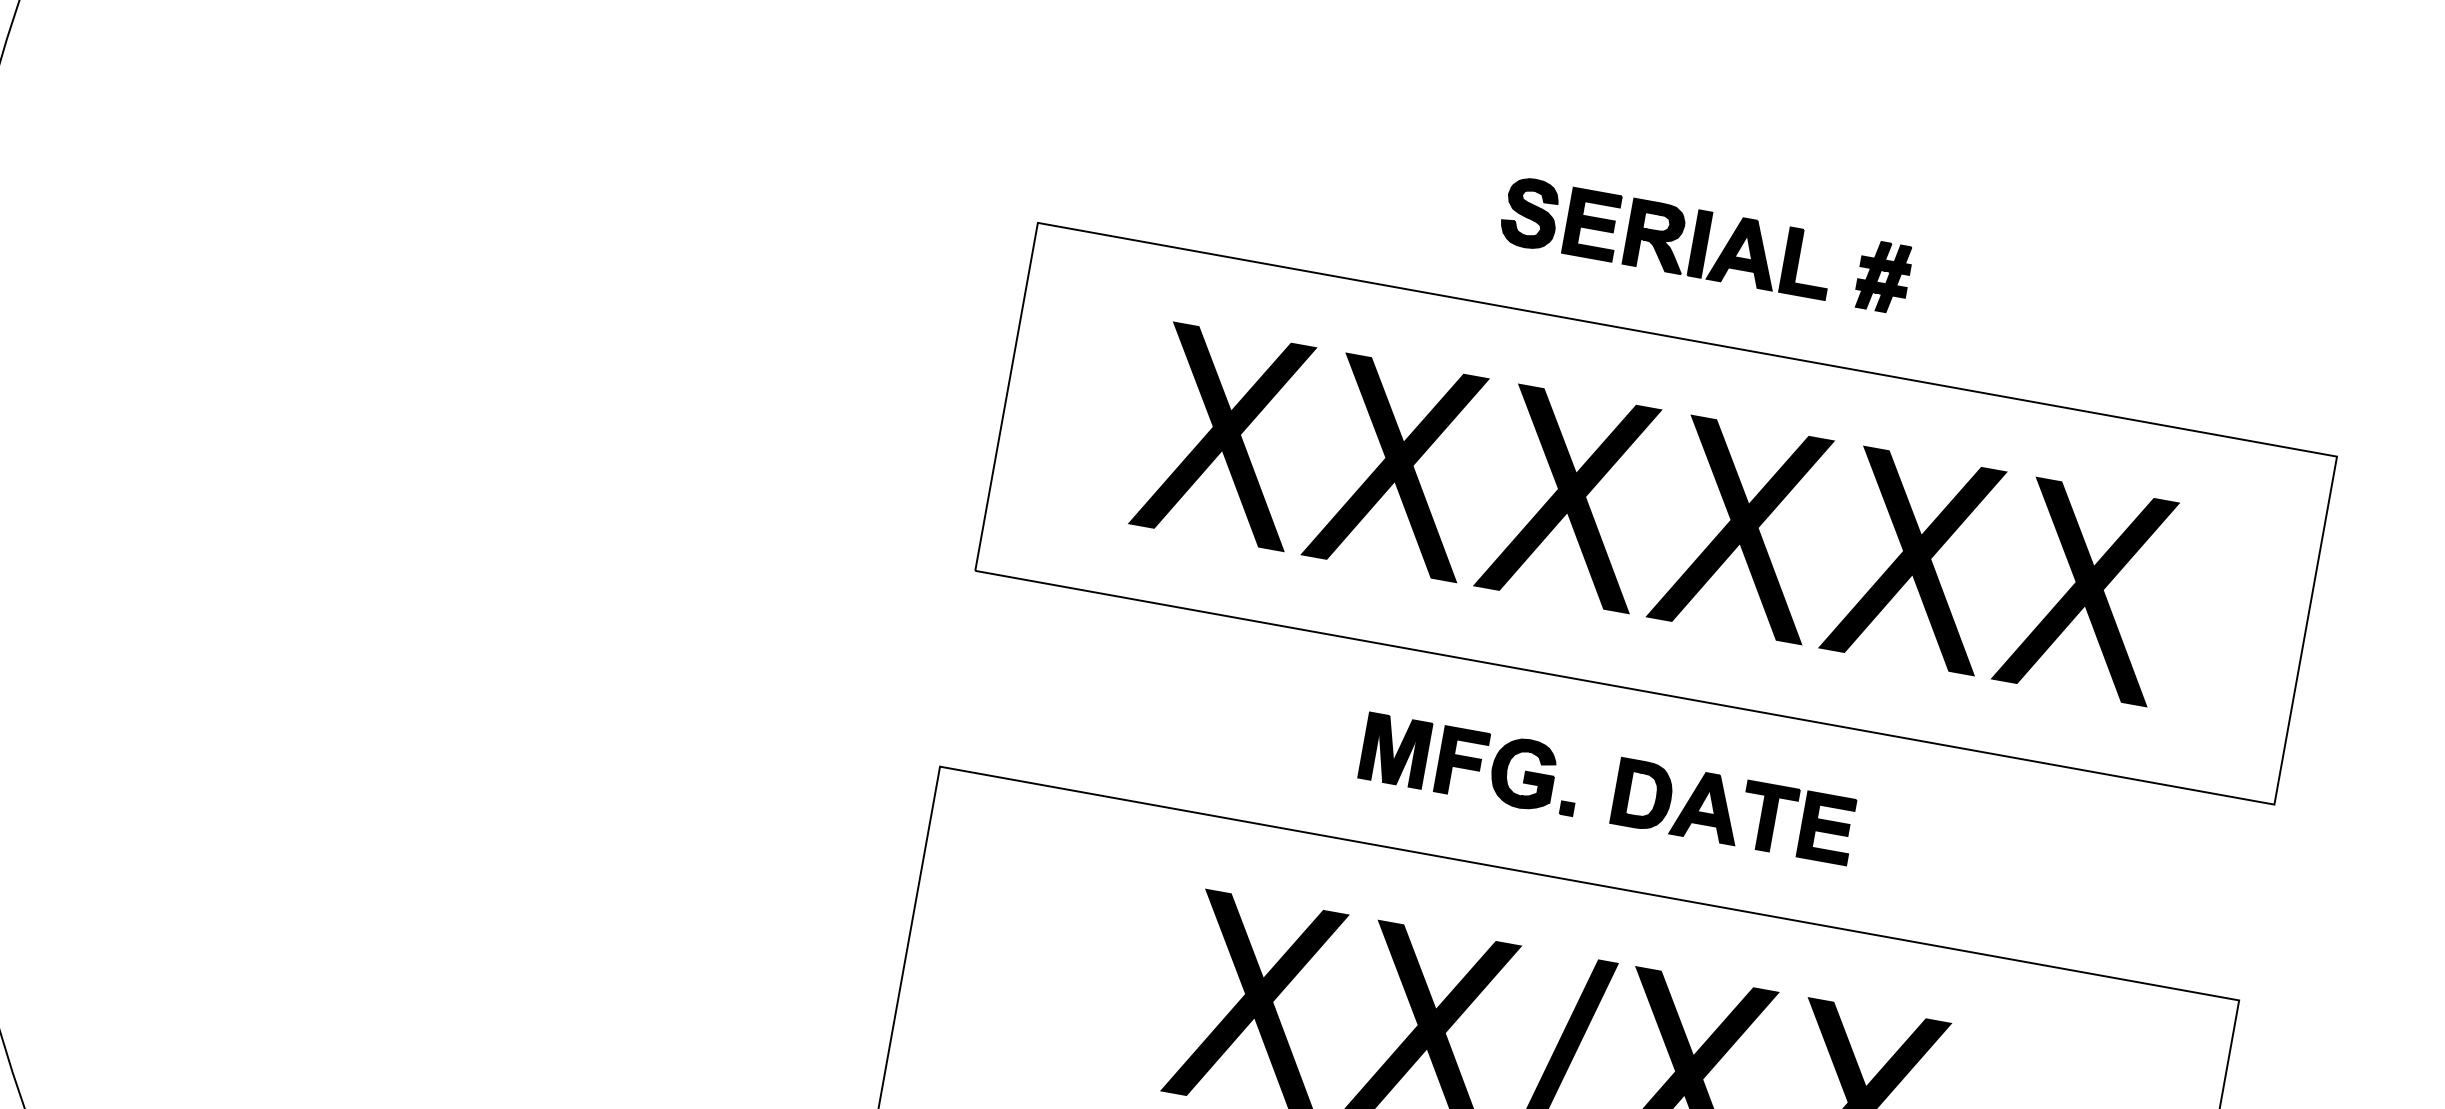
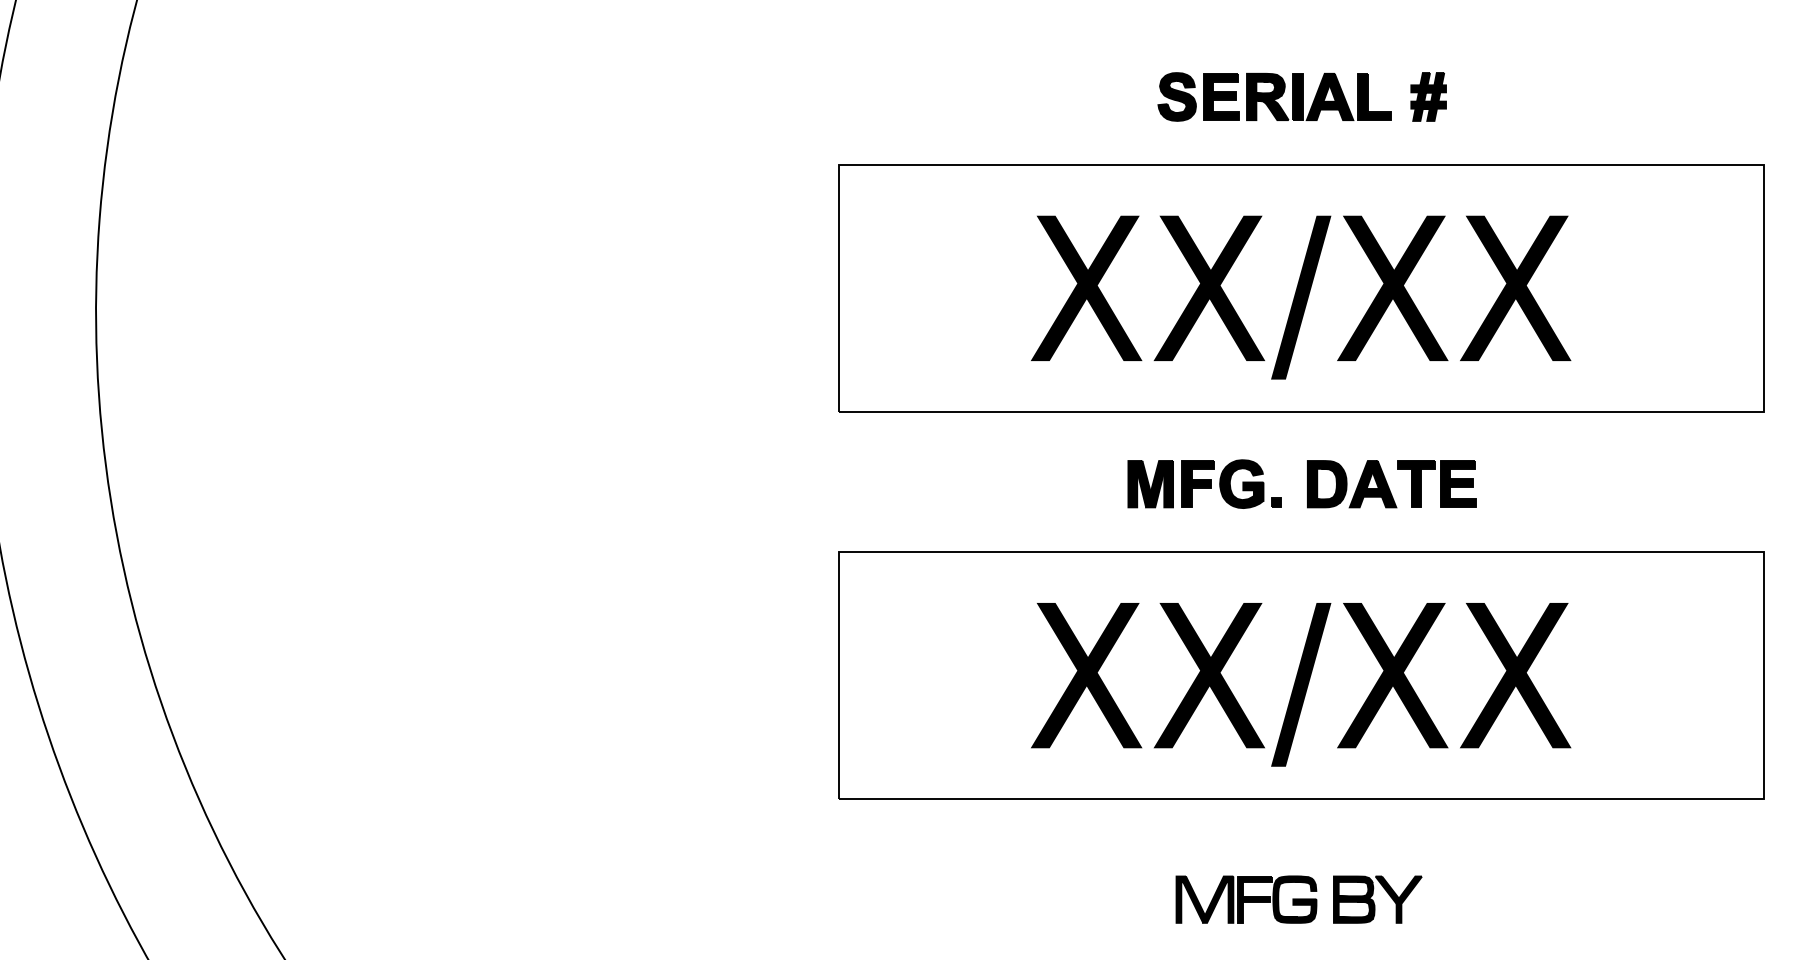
text: (1652, 526) -> (1300, 297), XXXXXX -> XX/XX

